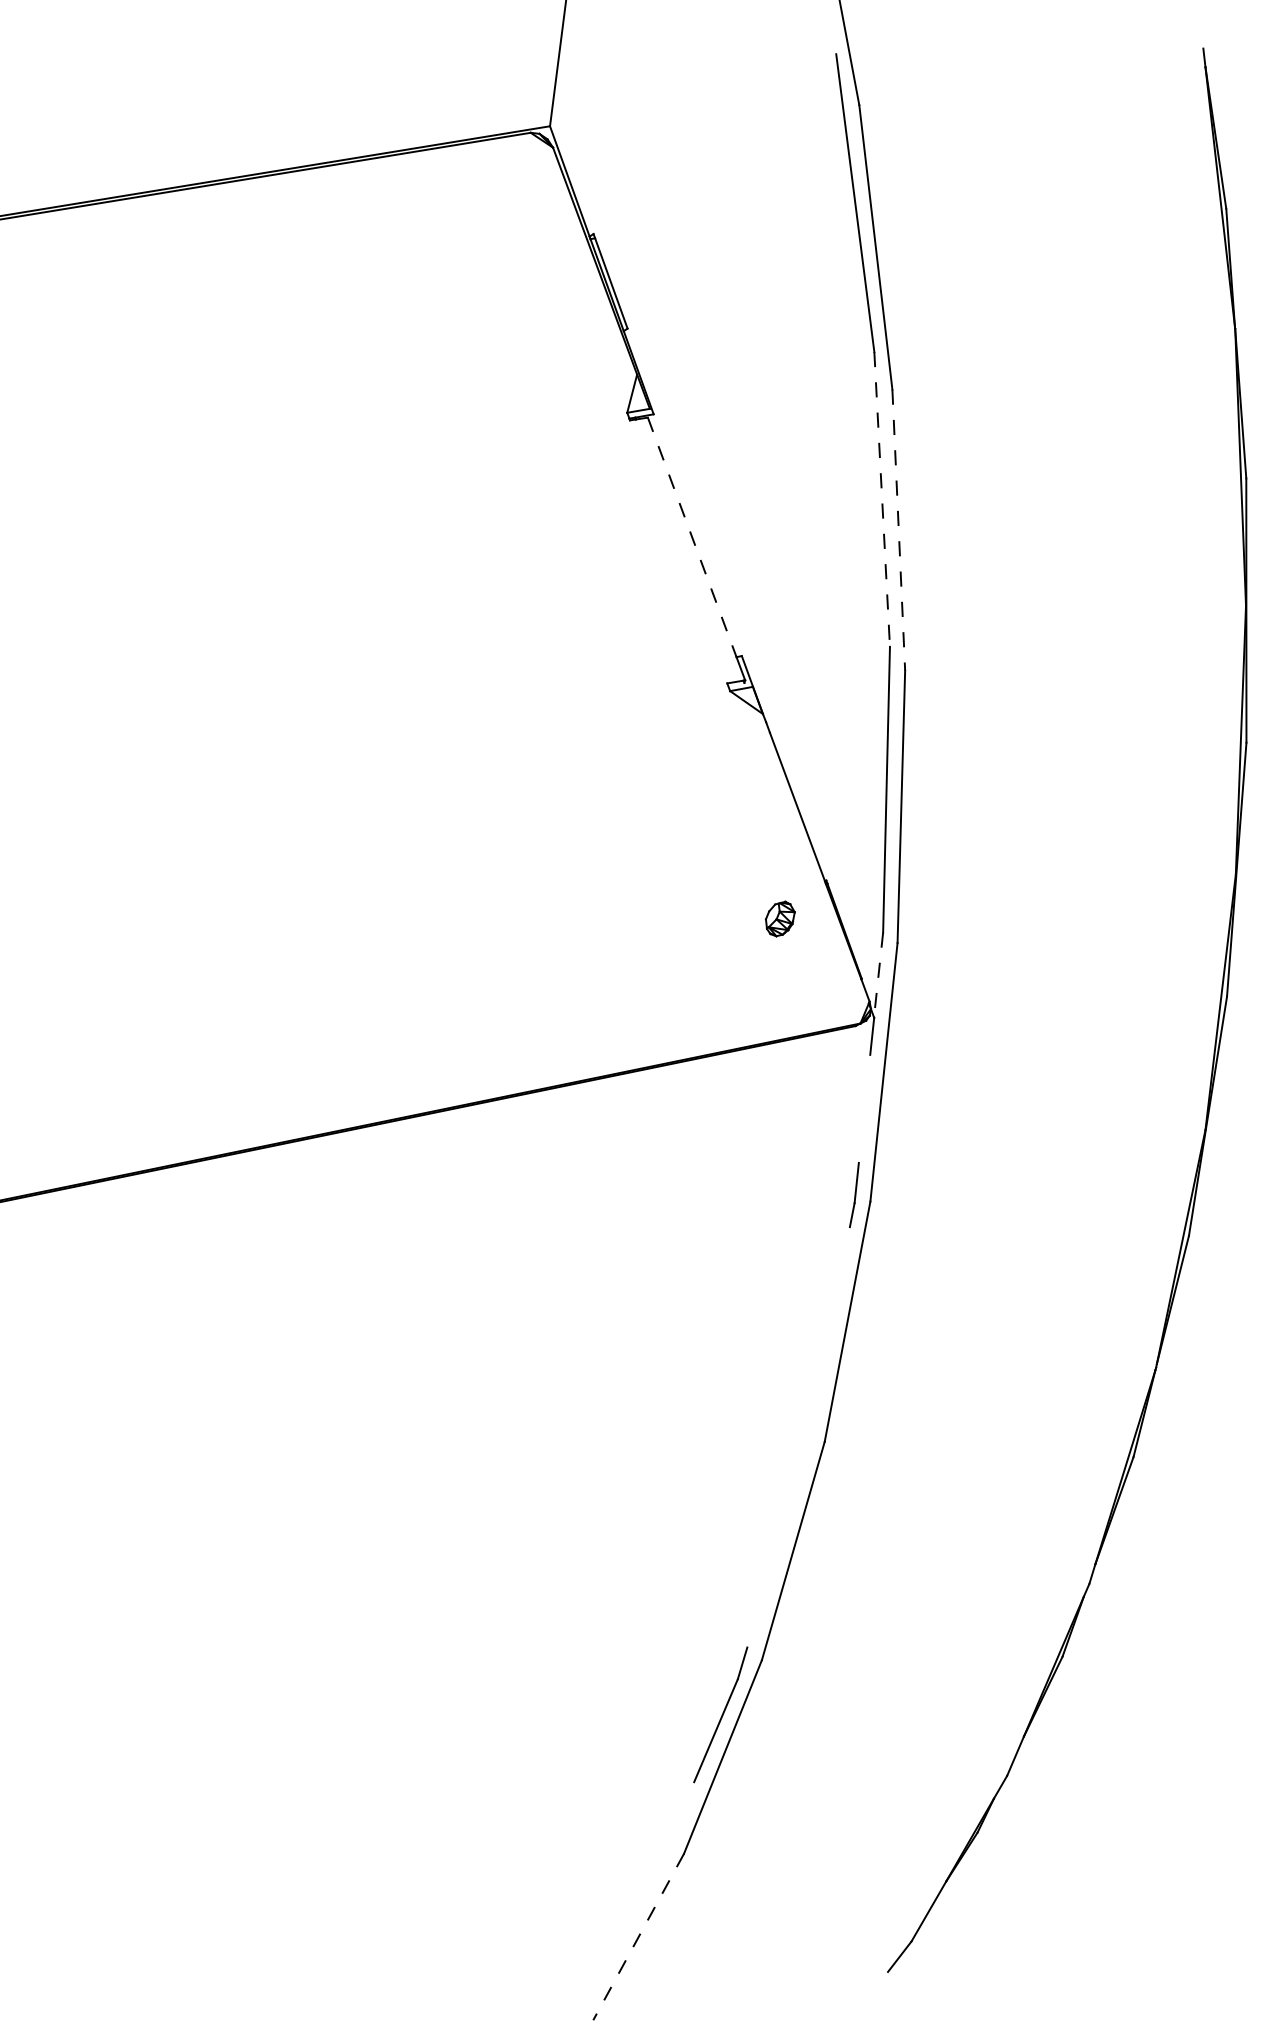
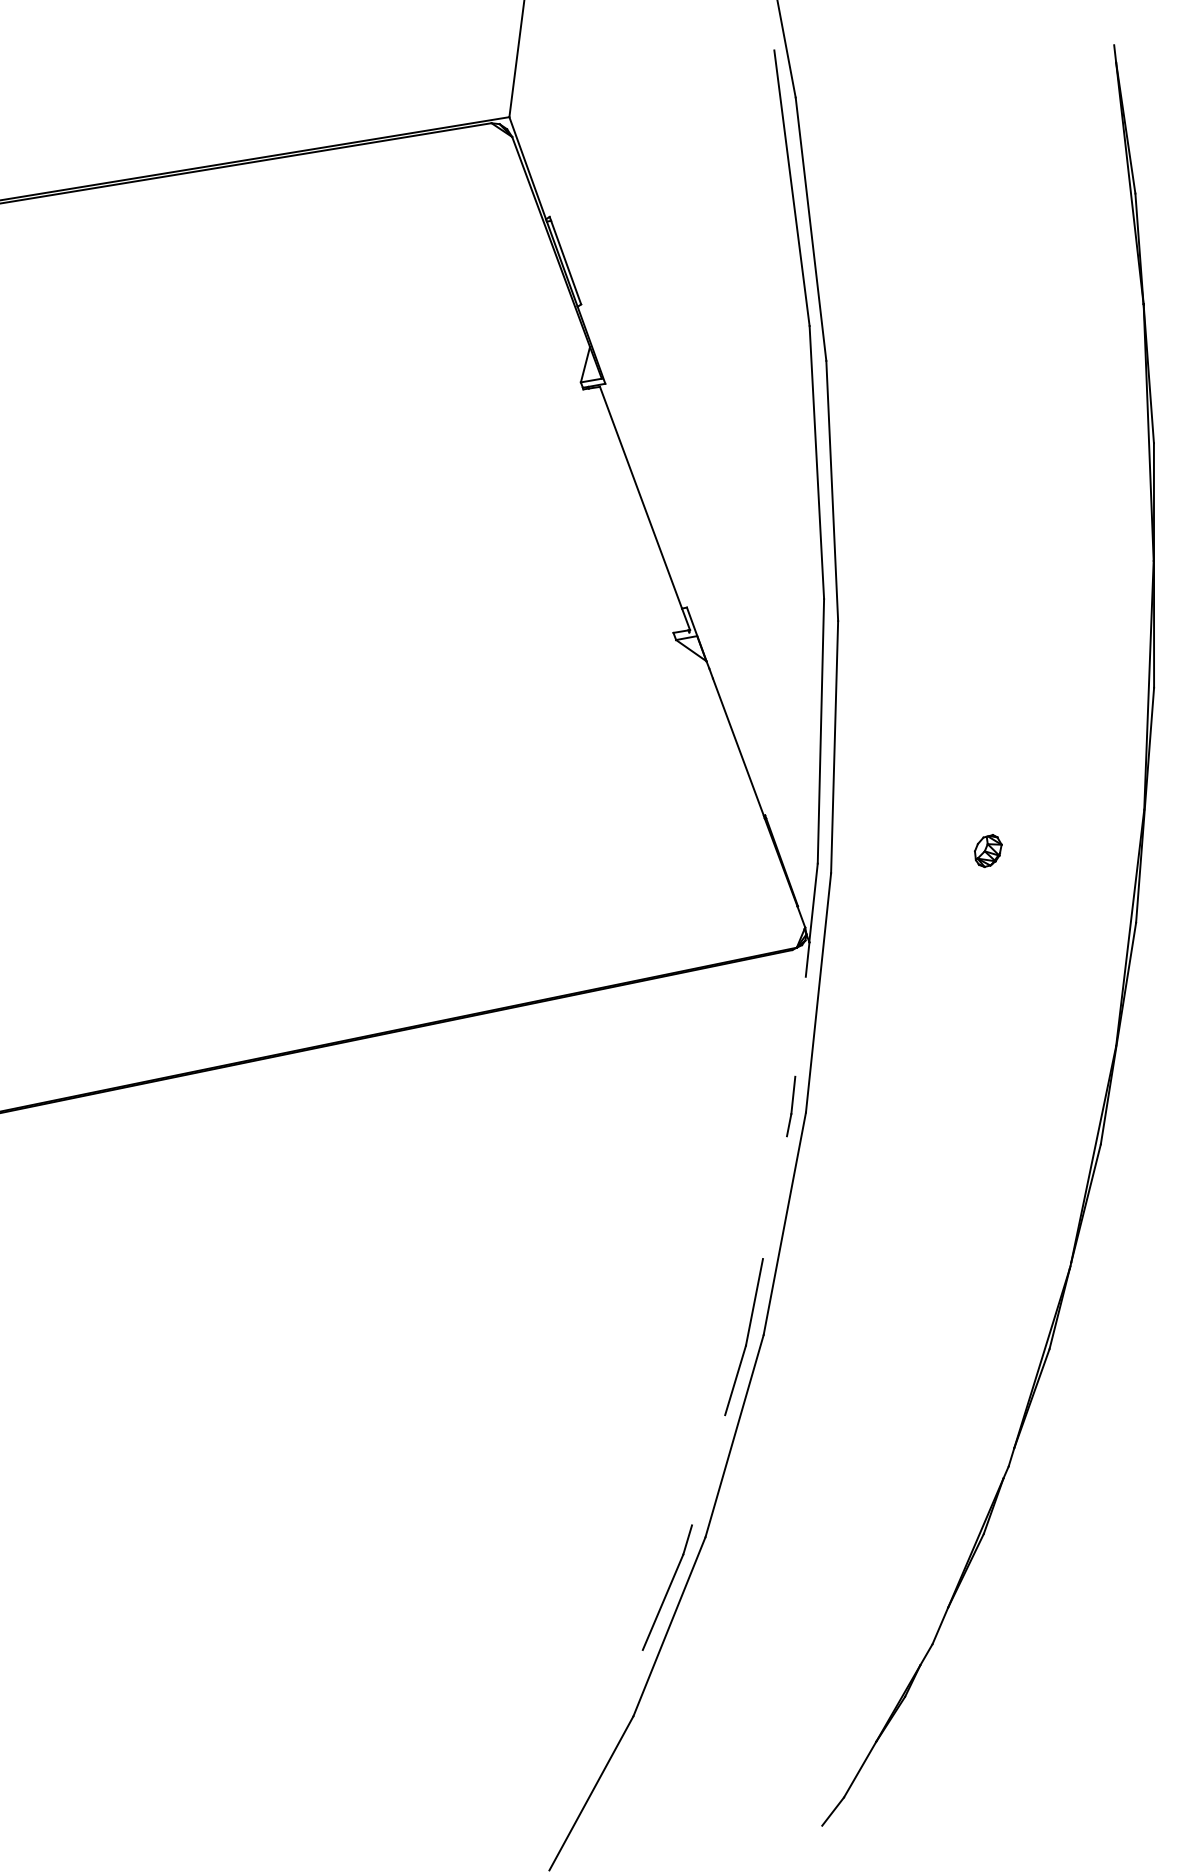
line: (882, 499) -> (817, 462), dashed -> solid
line: (898, 530) -> (831, 491), dashed -> solid
line: (692, 537) -> (641, 497), dashed -> solid
part: (780, 918) -> (988, 850), moved
line: (878, 975) -> (813, 903), dashed -> solid
part: (803, 1443) -> (744, 1336), added
line: (638, 1937) -> (591, 1793), dashed -> solid

